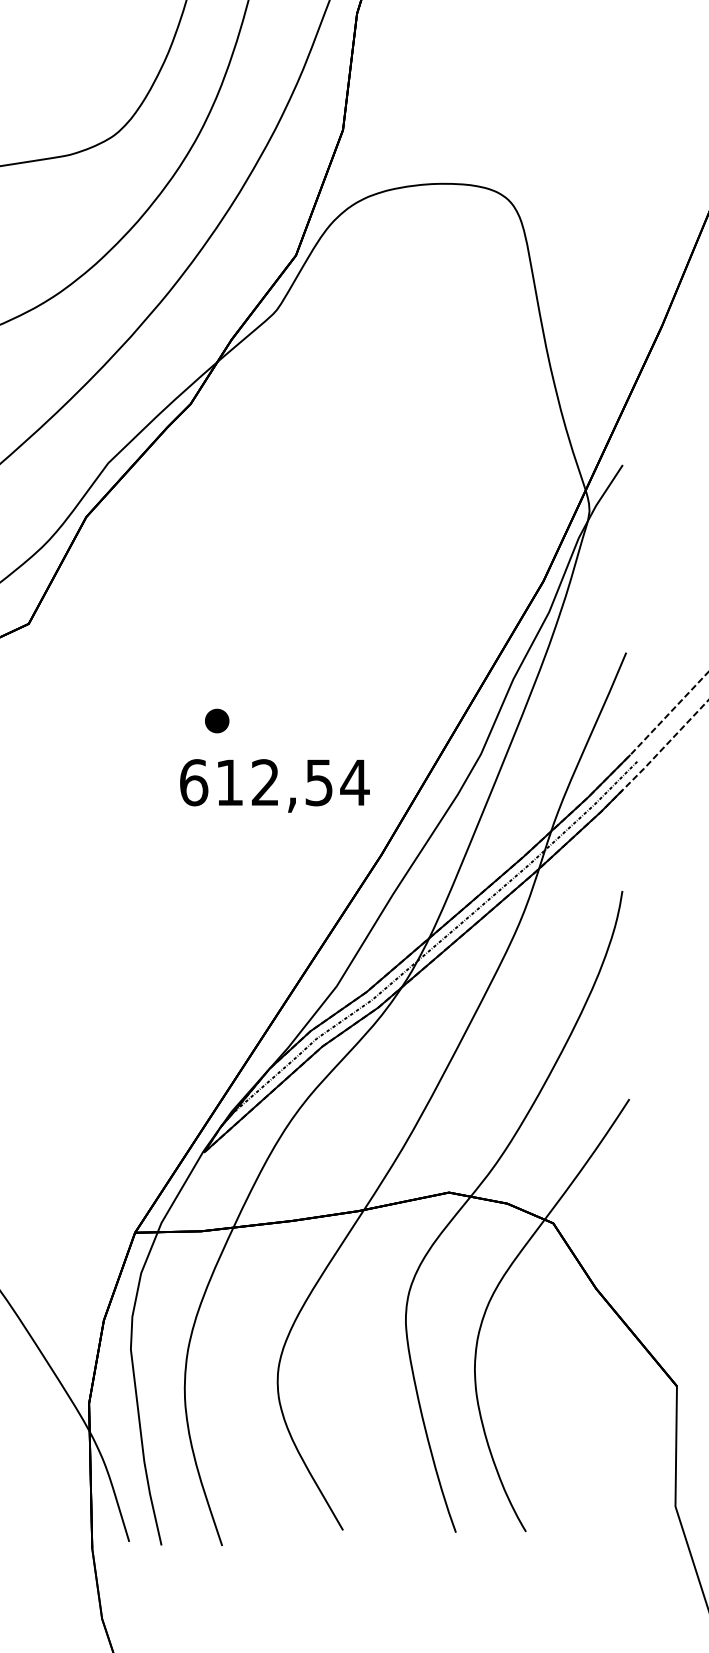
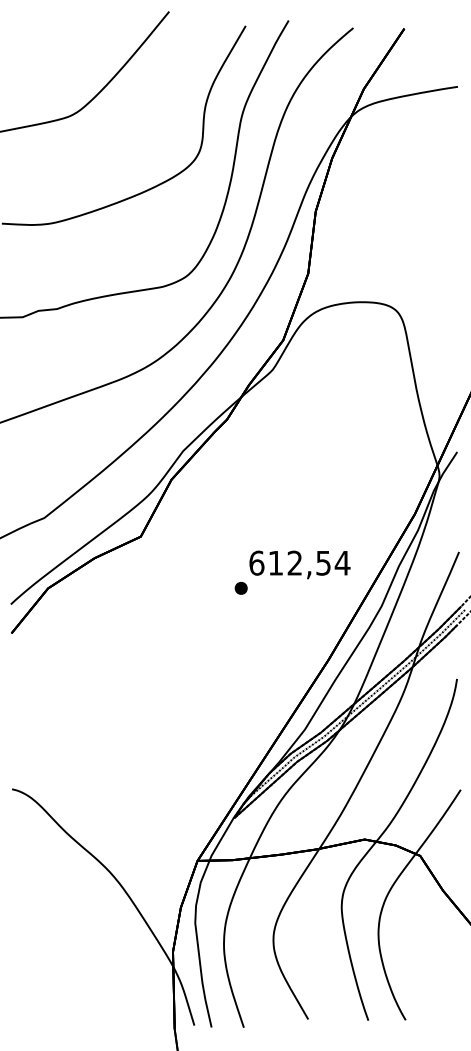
text: (273, 785) -> (299, 564), moved

